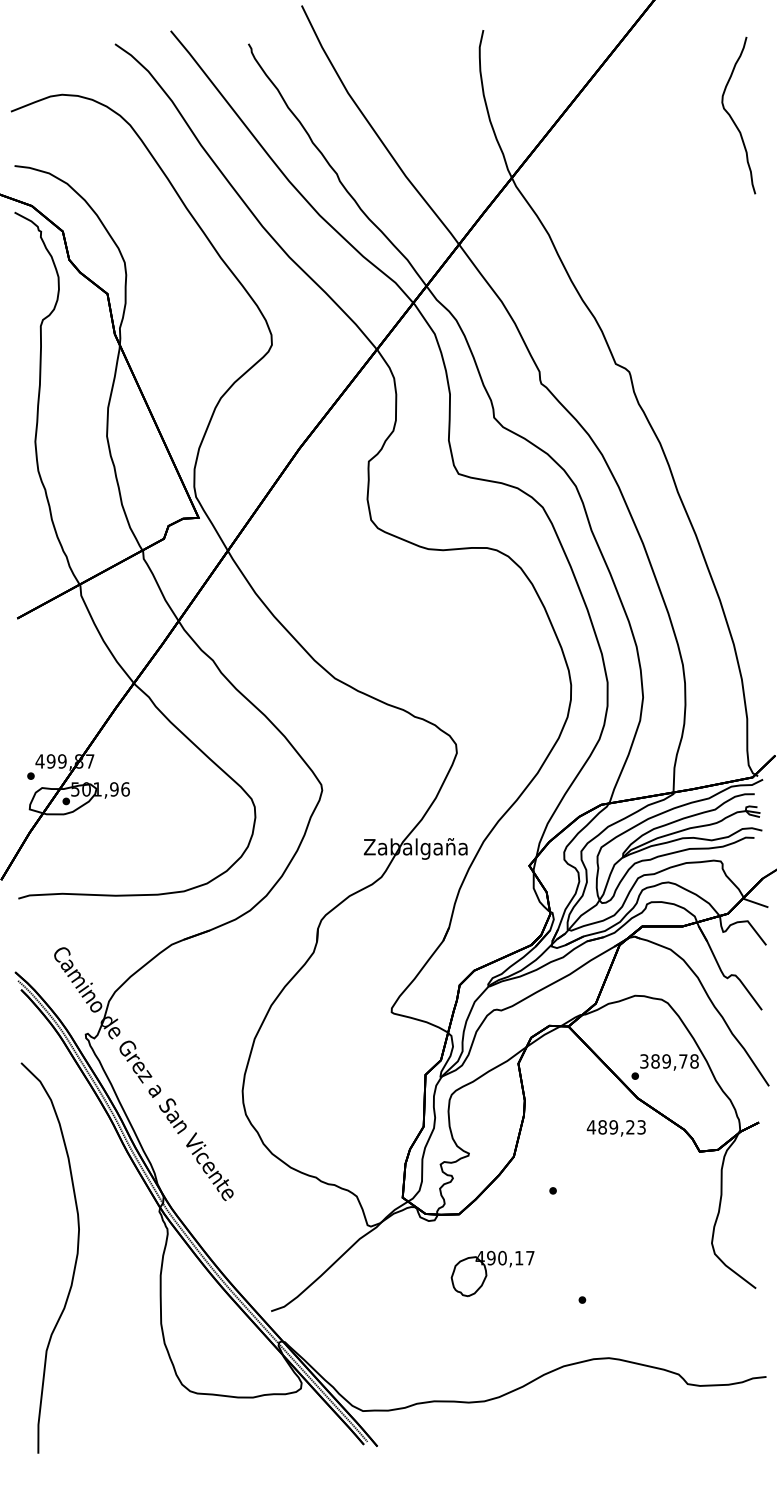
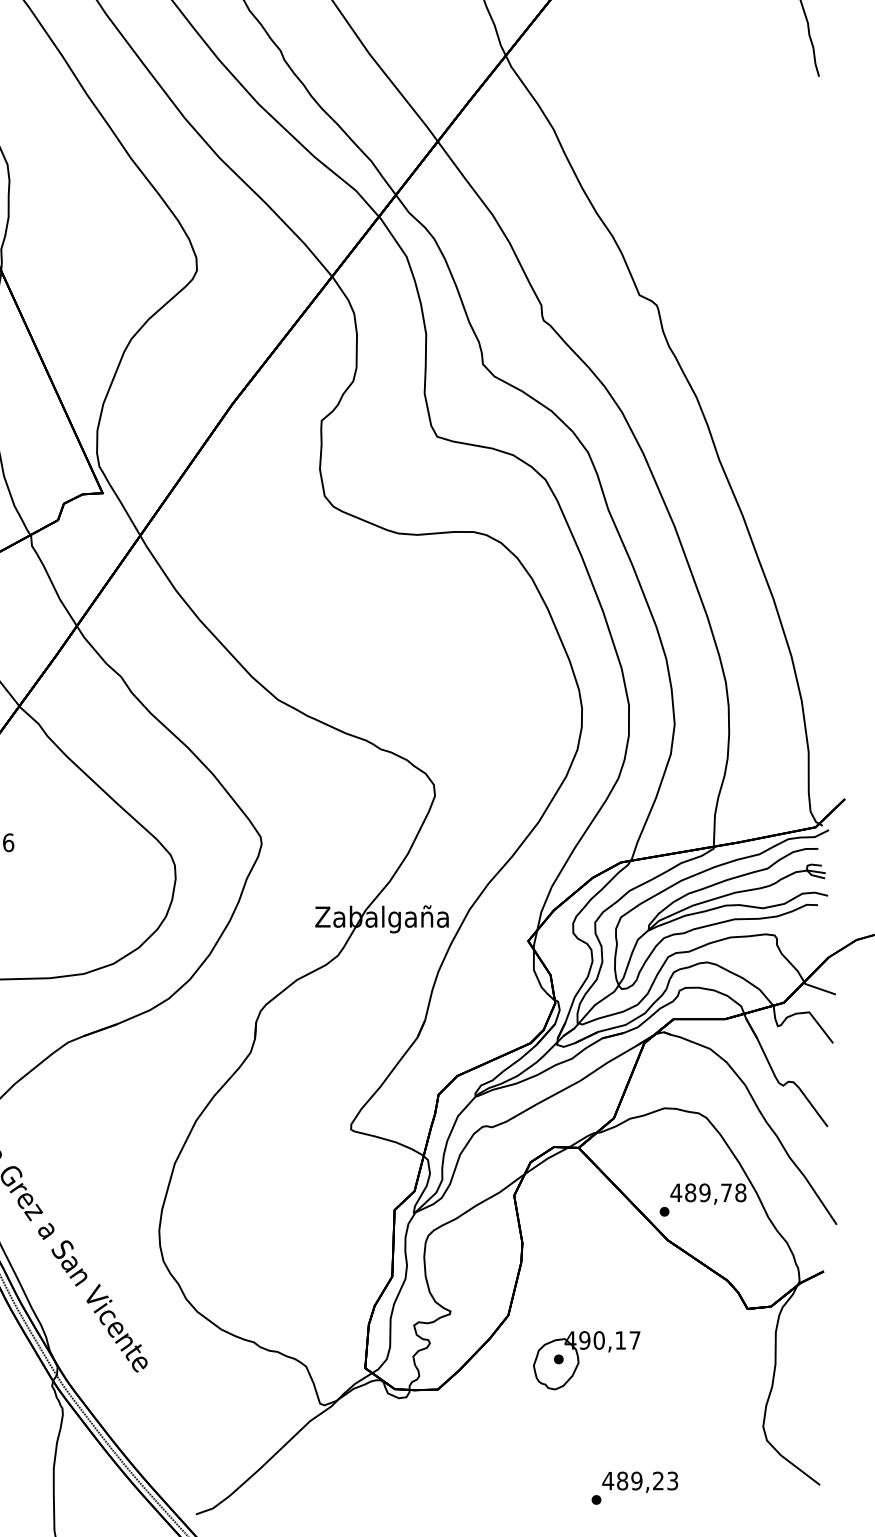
text: (643, 1061) -> (675, 1192), 389,78 -> 489,78
text: (615, 1128) -> (639, 1482), moved
part: (492, 1273) -> (586, 1360), moved

